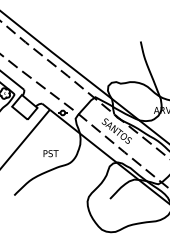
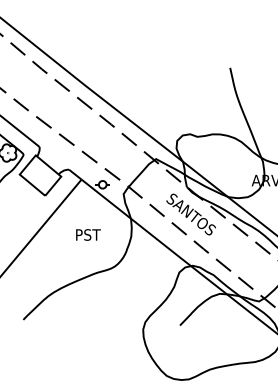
text: (50, 153) -> (87, 234), moved

